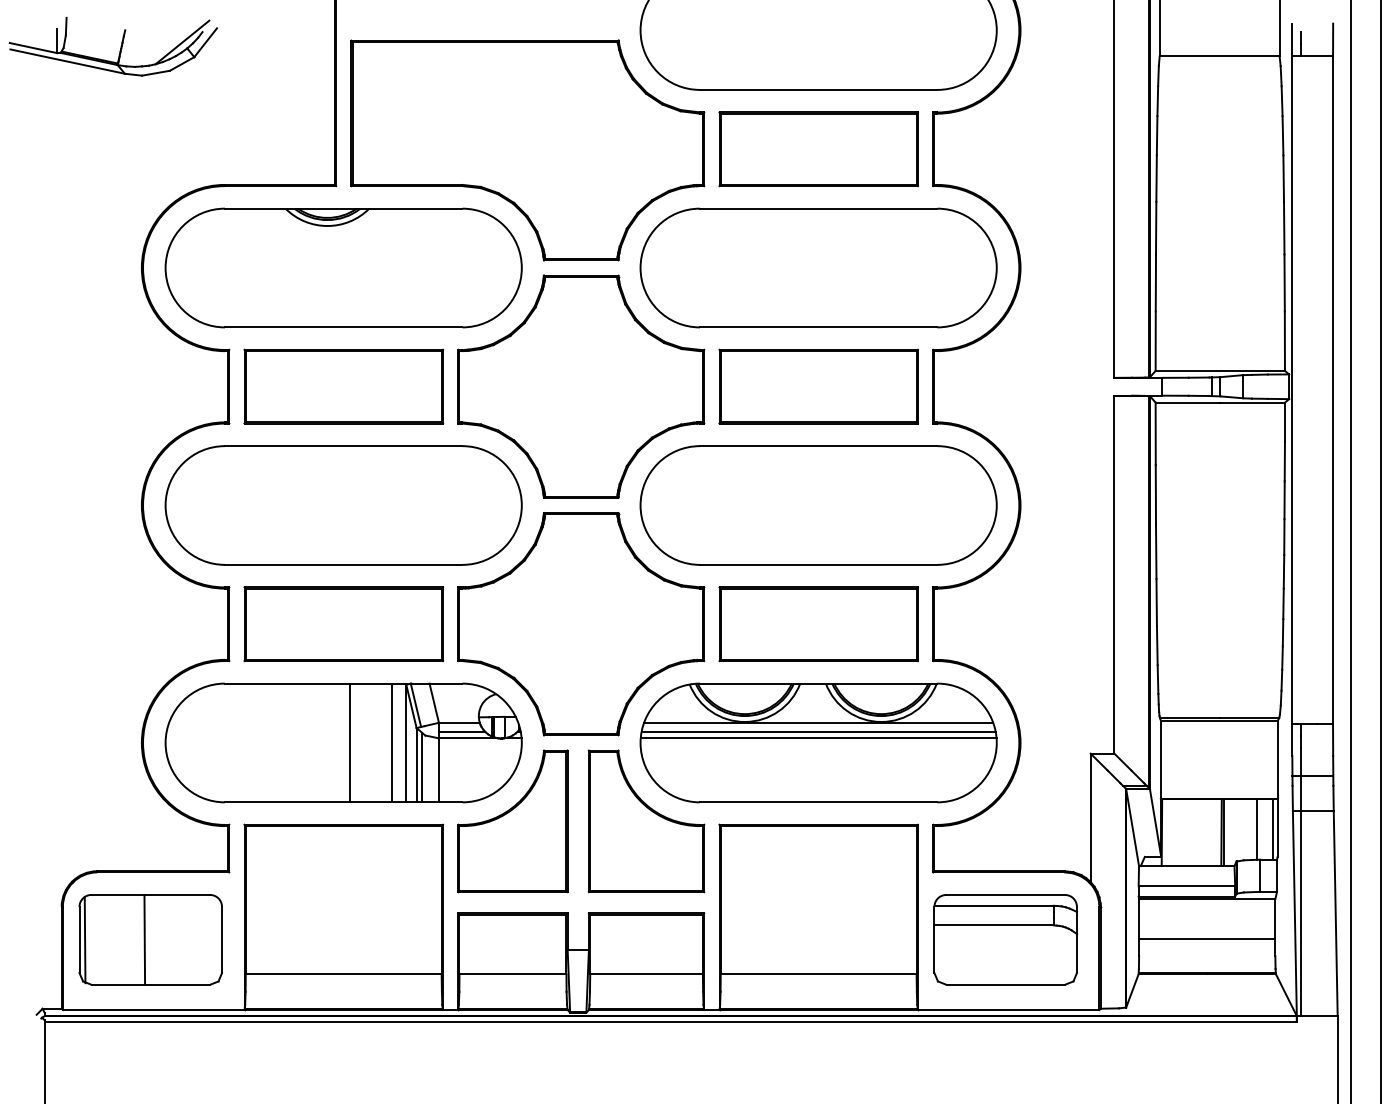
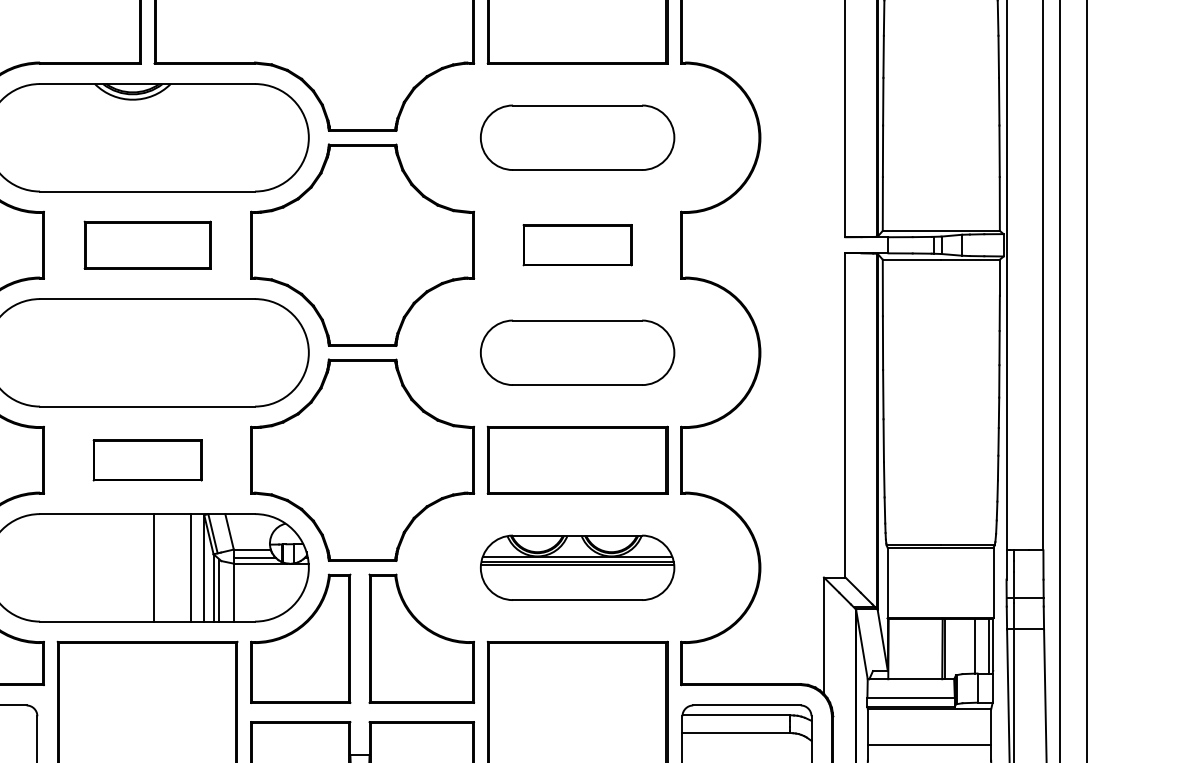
part: (818, 267) -> (577, 137), size x0.6
part: (343, 386) -> (147, 245), size x0.7
part: (818, 386) -> (577, 245), size x0.6
part: (818, 505) -> (577, 352), size x0.6
part: (343, 624) -> (147, 460), size x0.6
part: (818, 742) -> (577, 567), size x0.6

